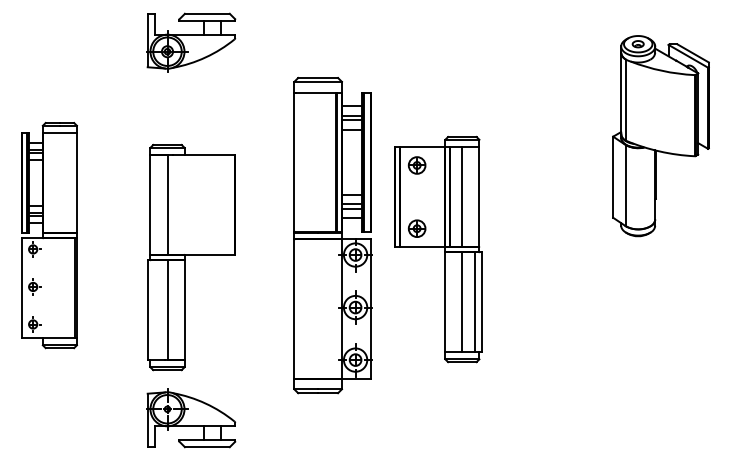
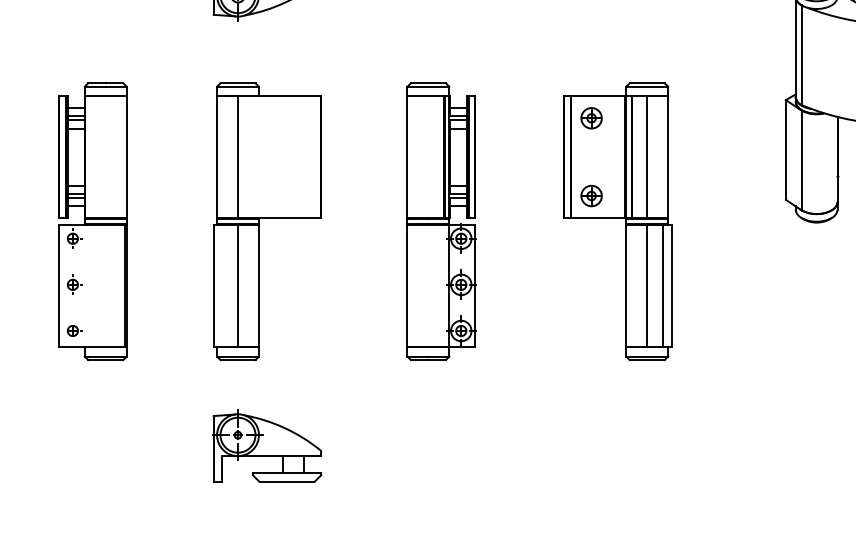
part: (332, 235) -> (440, 221), size x0.71
part: (438, 249) -> (617, 221), moved
part: (191, 257) -> (267, 221), moved

